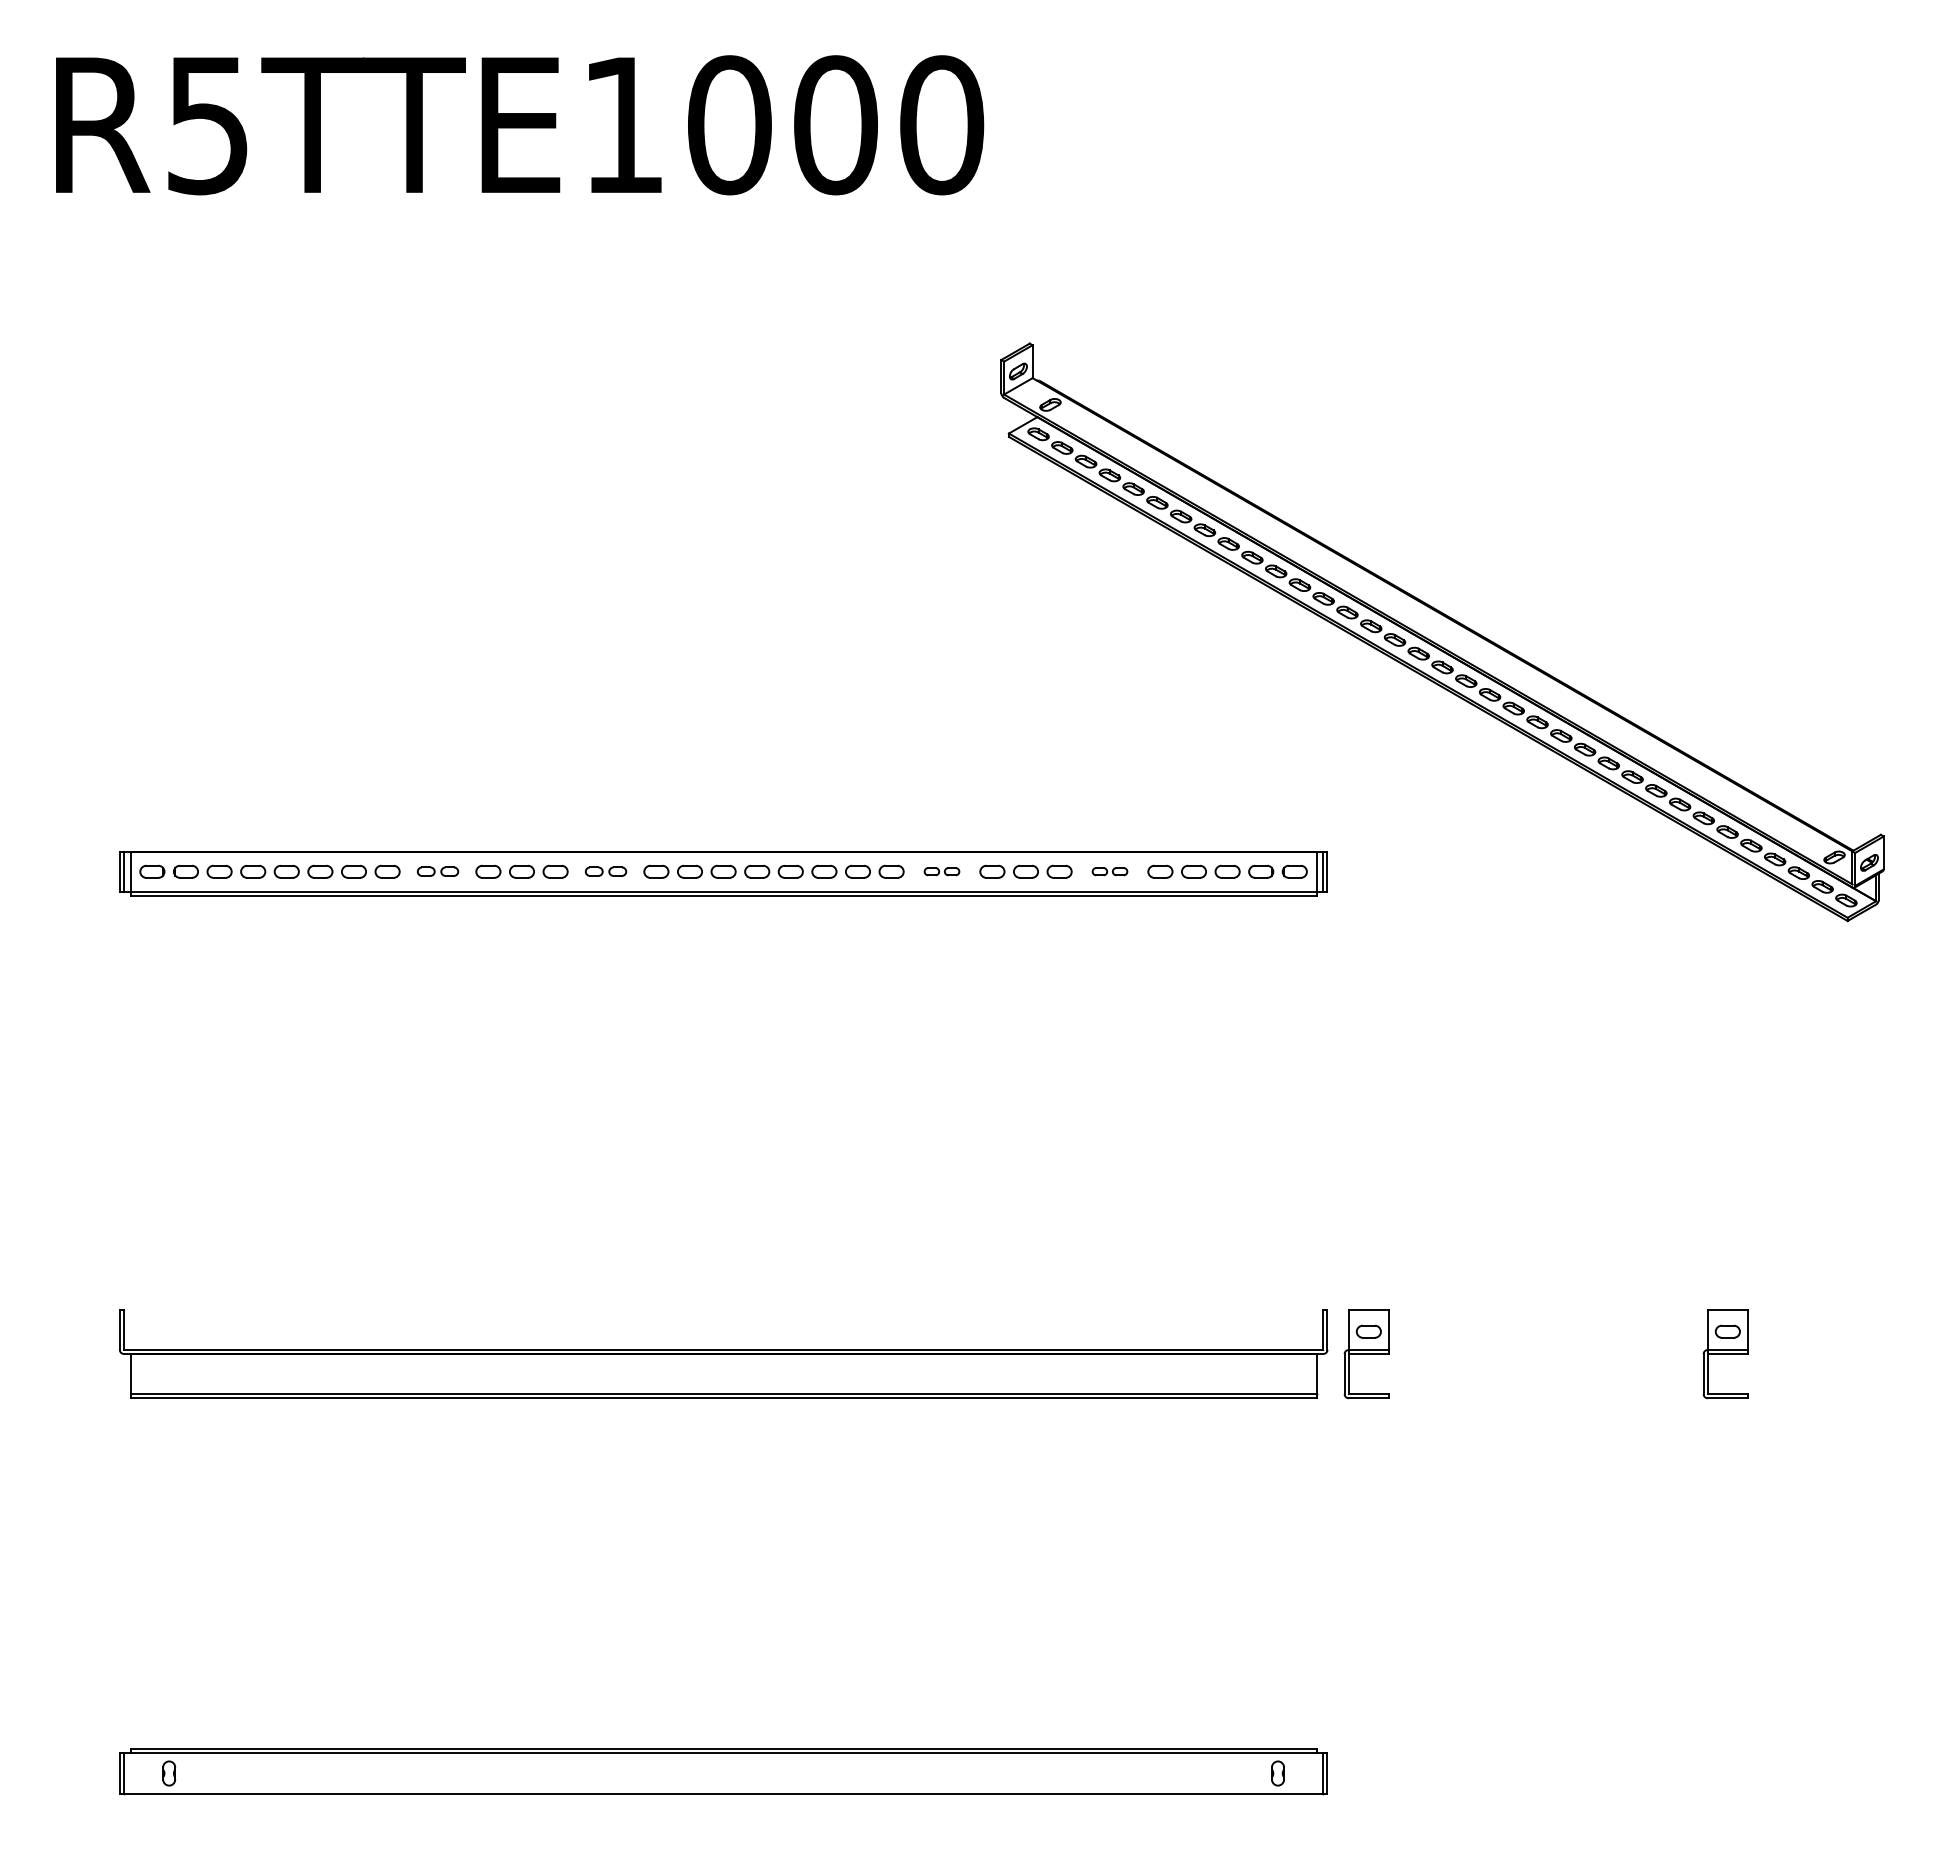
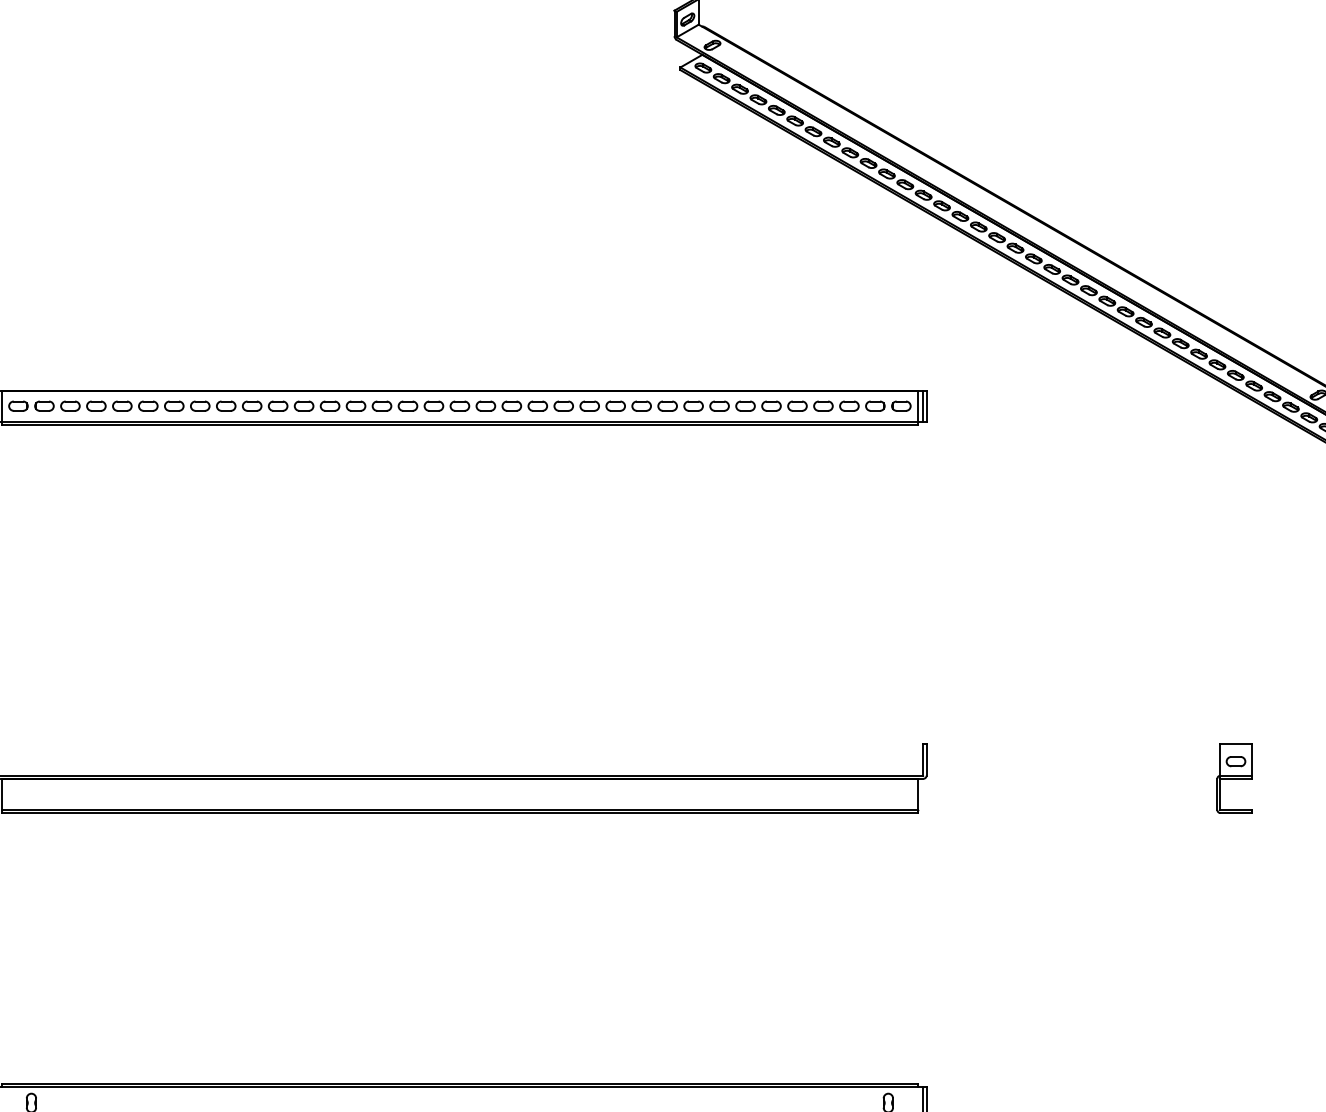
part: (437, 871) -> (238, 405), size x1.43
part: (605, 871) -> (368, 405), size x1.43
part: (941, 871) -> (628, 405), size x1.67
part: (1109, 871) -> (758, 405), size x1.67
part: (1366, 1354) -> (956, 779), removed

